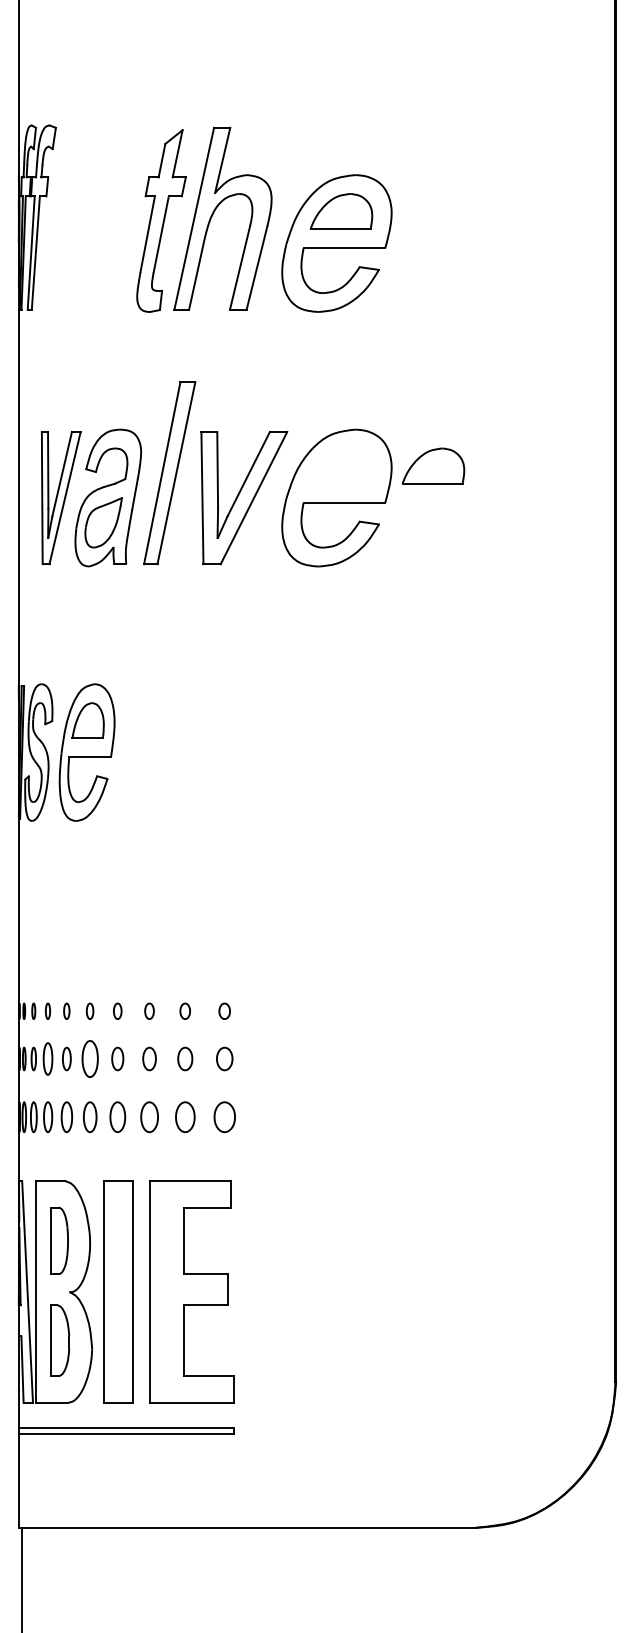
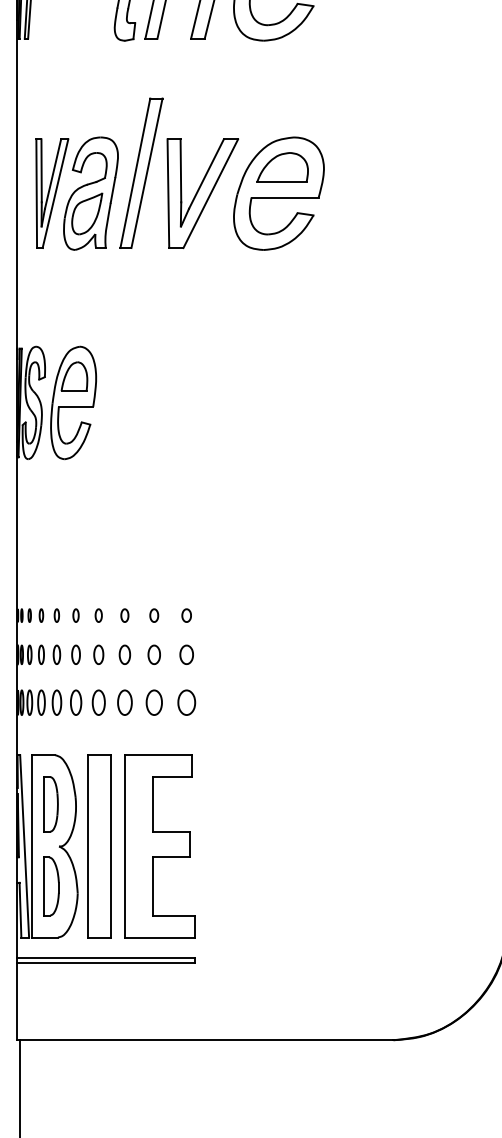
part: (433, 465) -> (282, 166), moved
part: (47, 1058) -> (41, 654), size x0.71
part: (89, 1058) -> (75, 654), size x0.62

